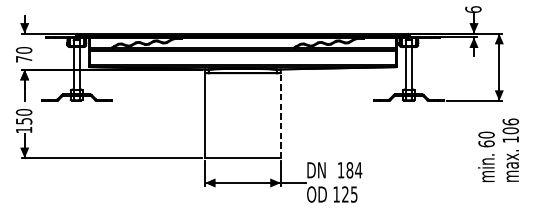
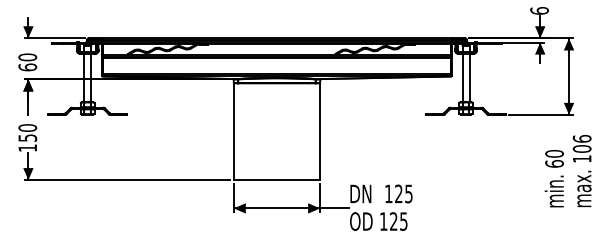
text: (23, 59) -> (27, 67), 70 -> 60
line: (281, 115) -> (320, 131), dashed -> solid
text: (354, 169) -> (404, 193), 184 -> 125

